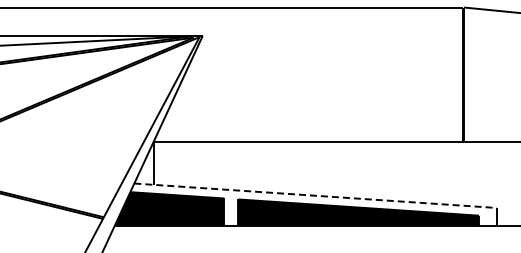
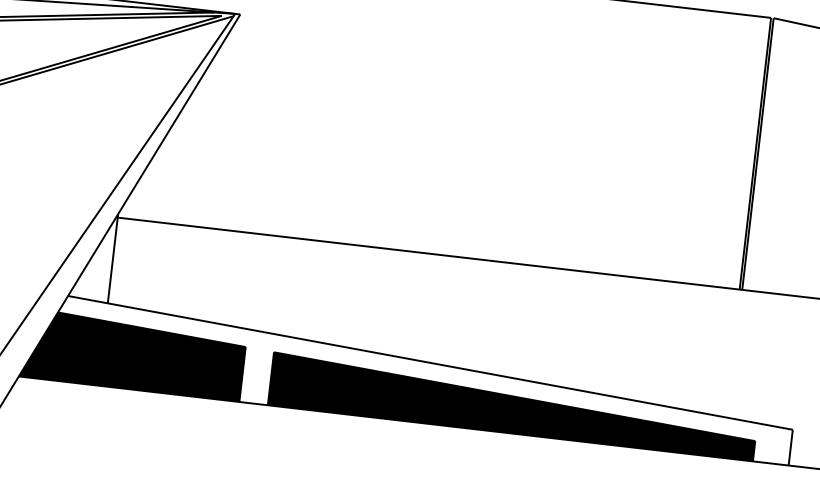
line: (315, 195) -> (430, 362), dashed -> solid

